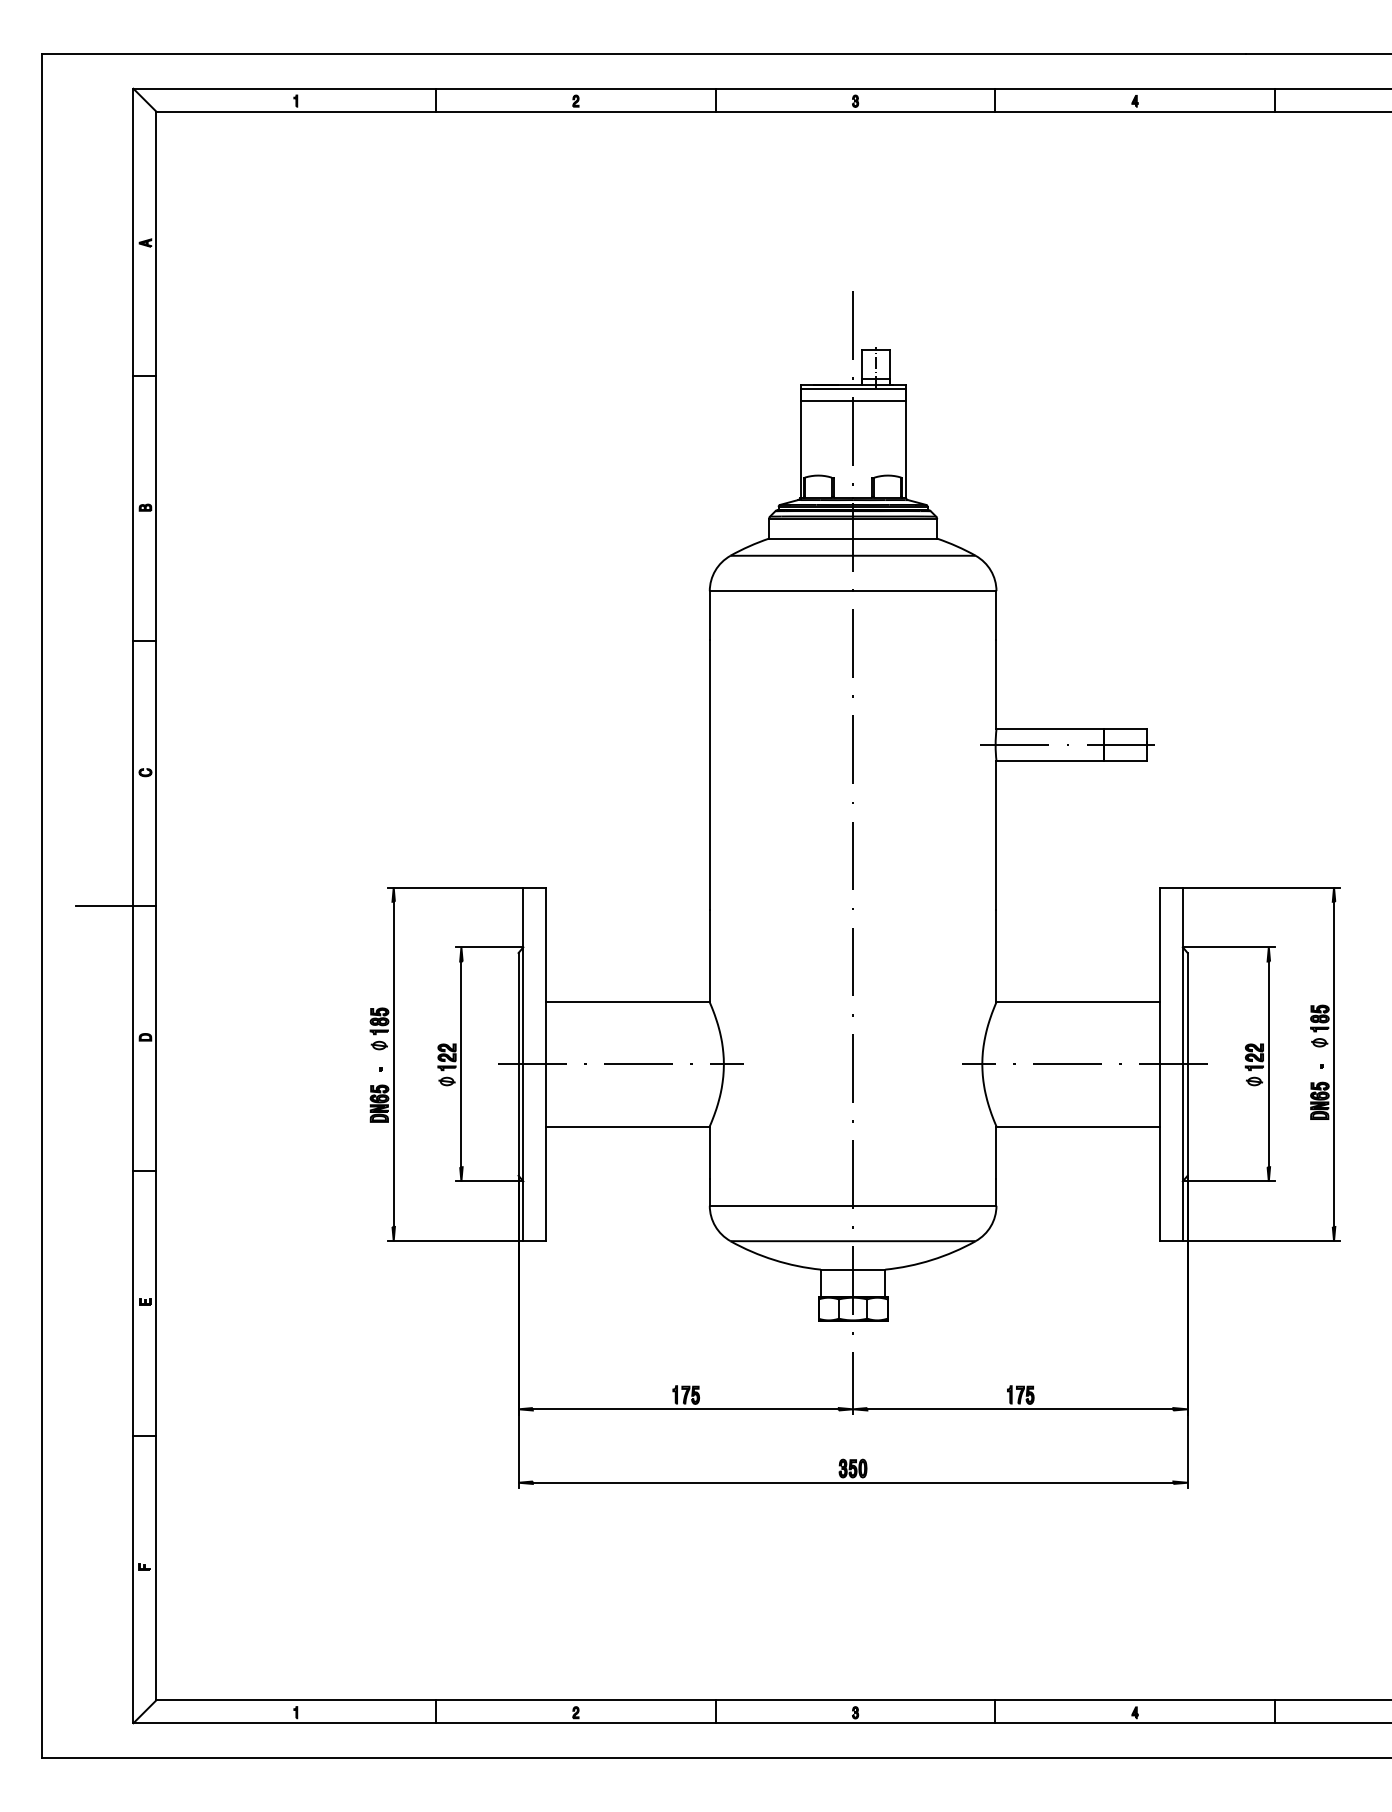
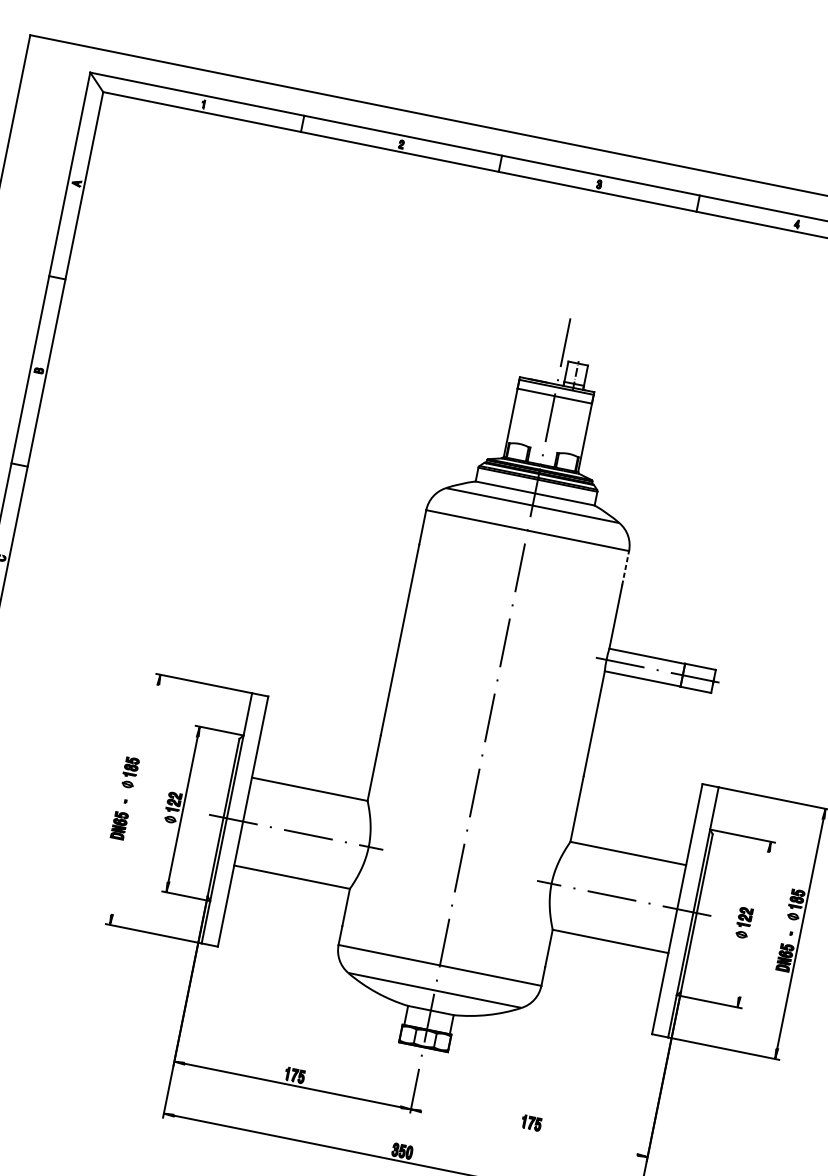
line: (996, 614) -> (625, 567), solid -> dashed
line: (393, 1063) -> (135, 799), removed
line: (1268, 1064) -> (753, 924), removed
line: (1020, 1409) -> (529, 1133), removed

